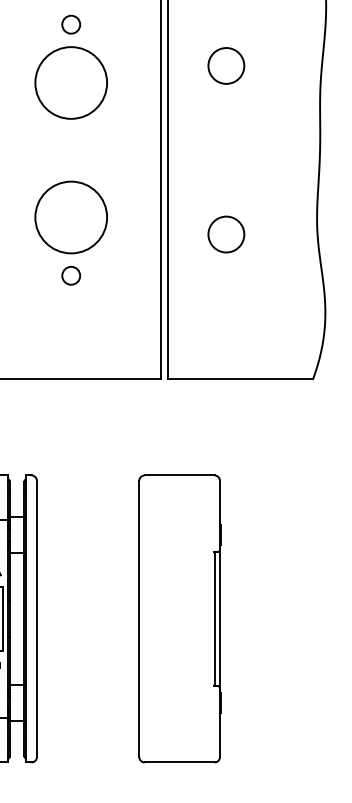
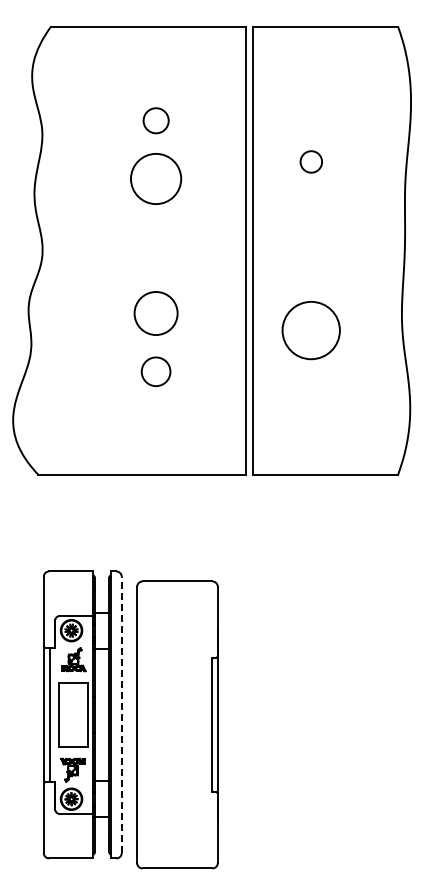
circle: (70, 24) -> (155, 120), size x1.4
circle: (226, 65) -> (311, 161), size x0.6
circle: (70, 82) -> (155, 178), size x0.7
circle: (70, 217) -> (155, 313), size x0.6
circle: (226, 234) -> (311, 330), size x1.6
circle: (71, 275) -> (156, 371), size x1.6
line: (36, 618) -> (121, 714), solid -> dashed
part: (179, 618) -> (177, 724), moved

